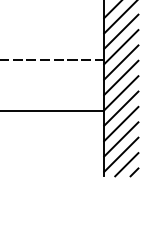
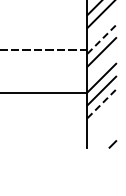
line: (120, 31) -> (101, 26), removed
line: (122, 47) -> (102, 39), solid -> dashed
line: (120, 77) -> (101, 64), removed
line: (122, 123) -> (102, 103), solid -> dashed
line: (120, 139) -> (101, 116), removed
line: (120, 154) -> (101, 129), removed
line: (126, 164) -> (106, 137), removed

